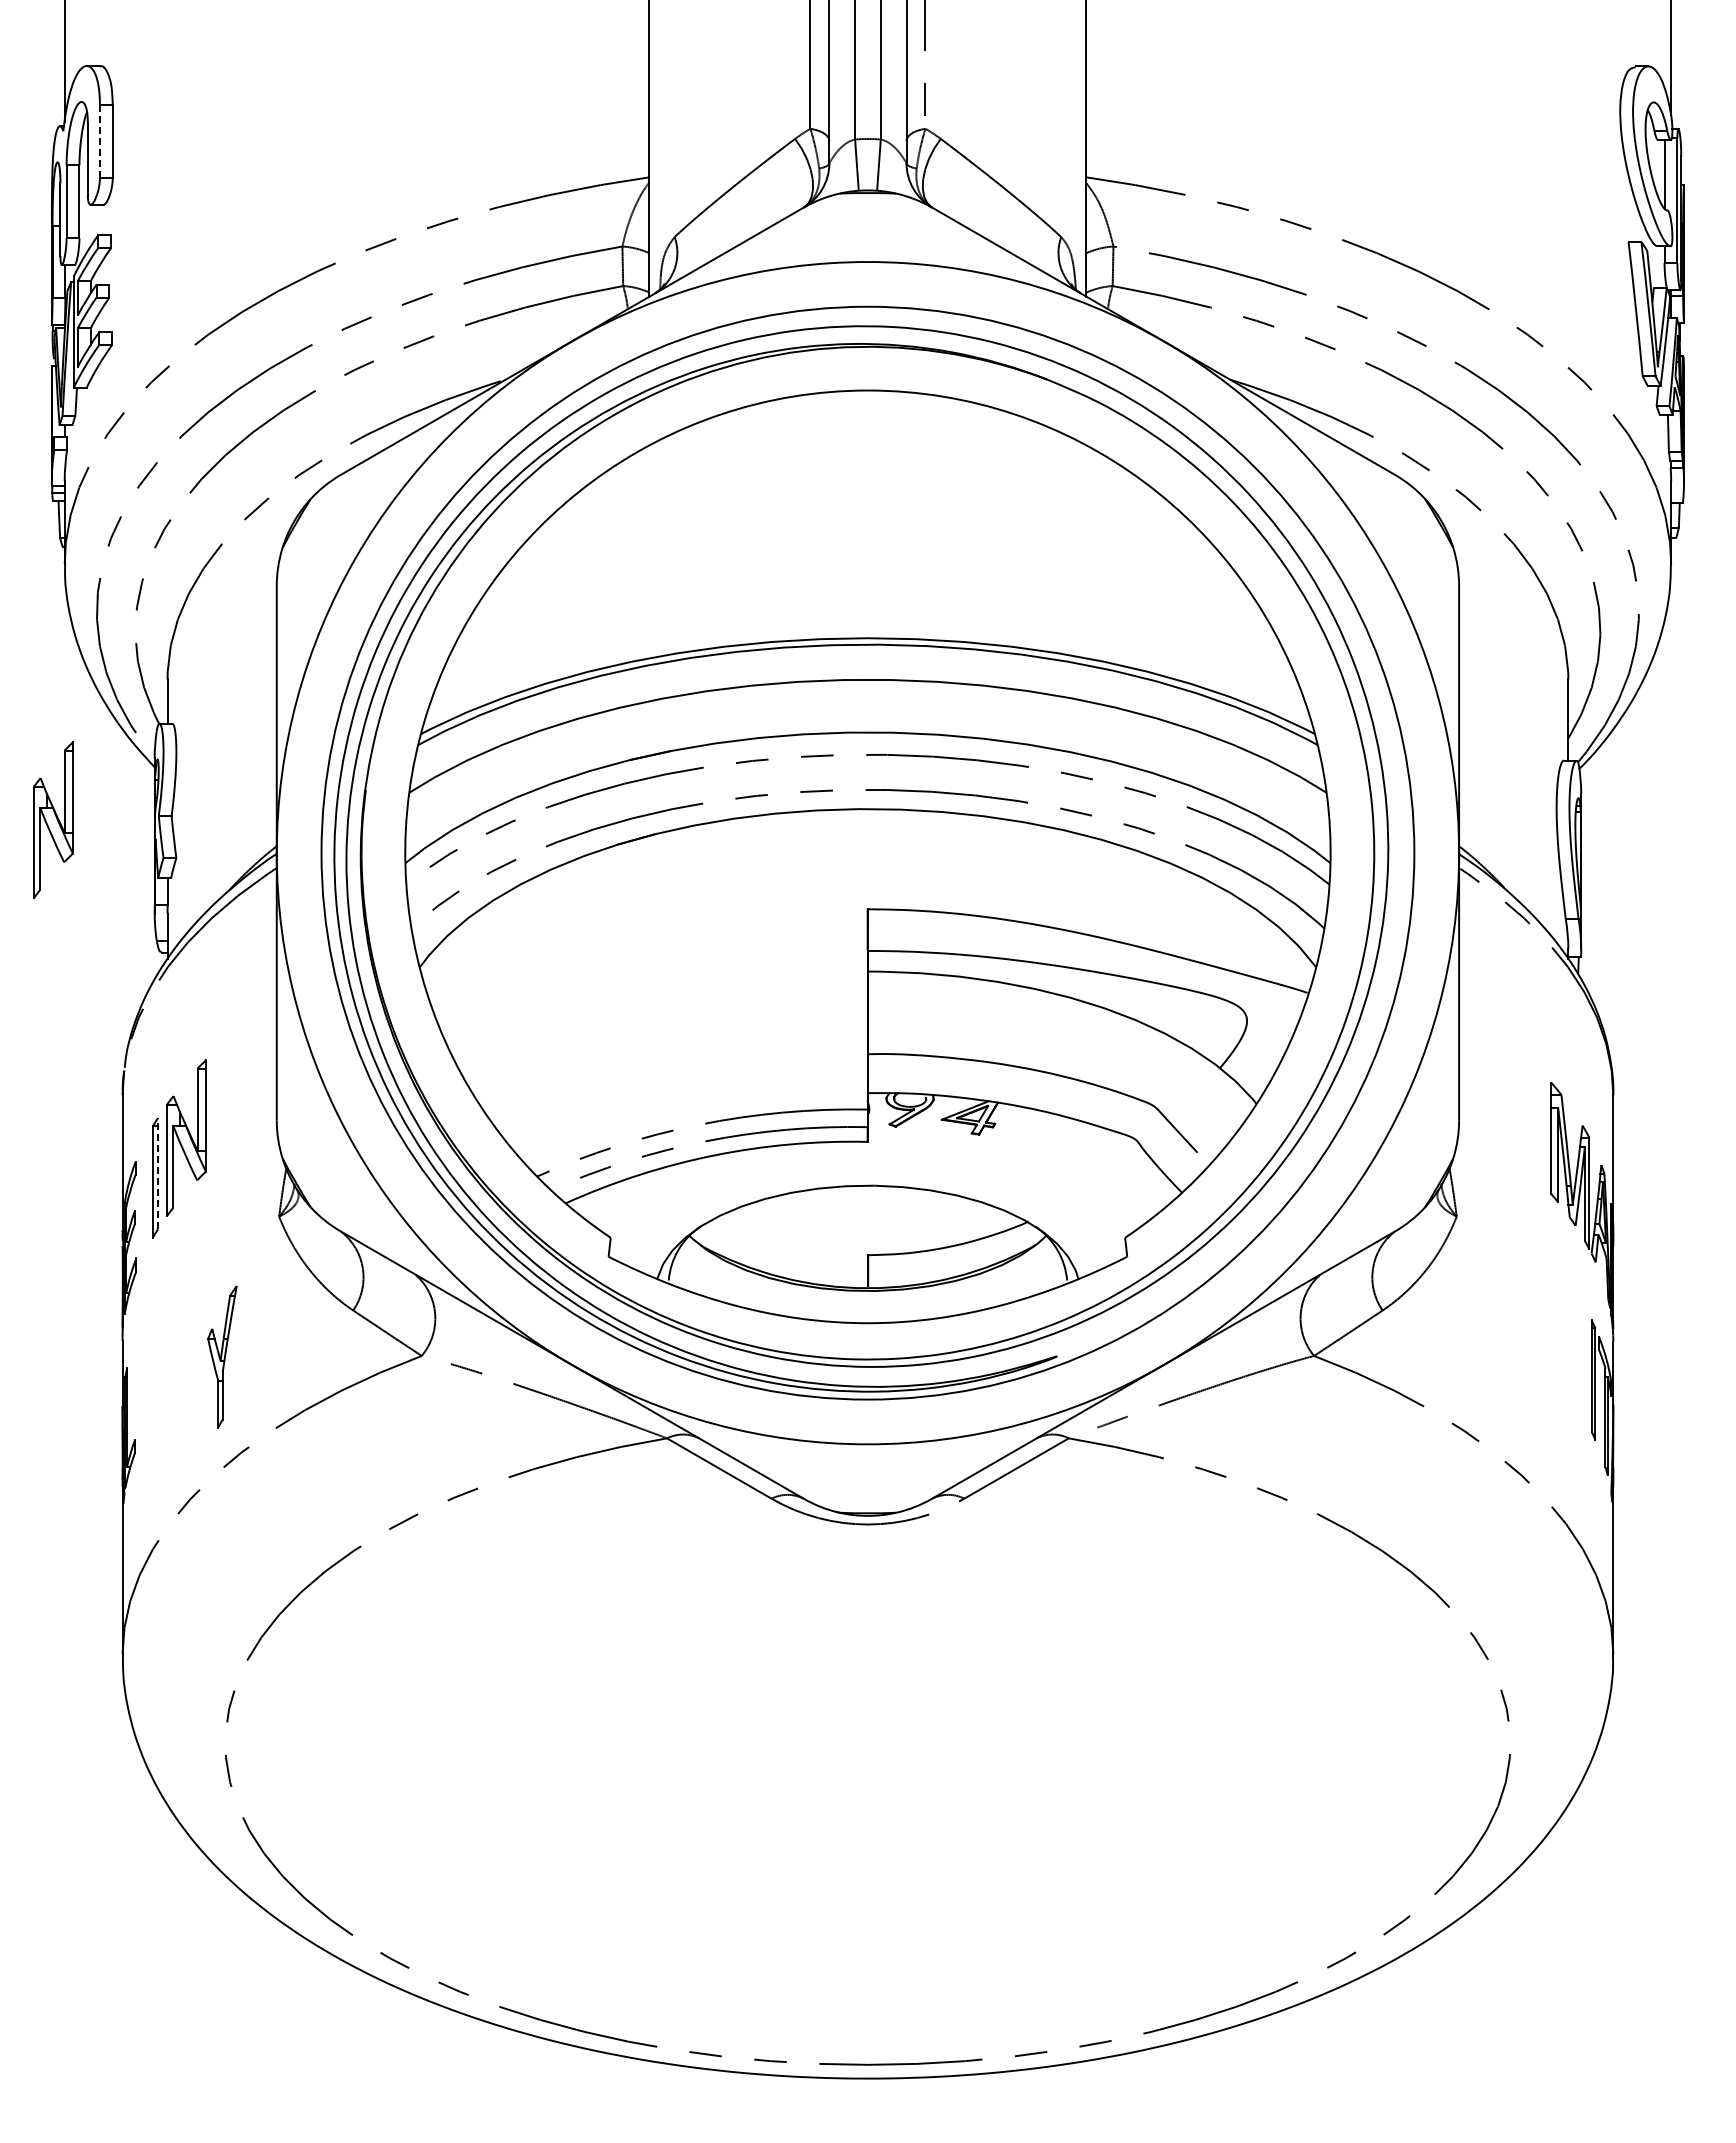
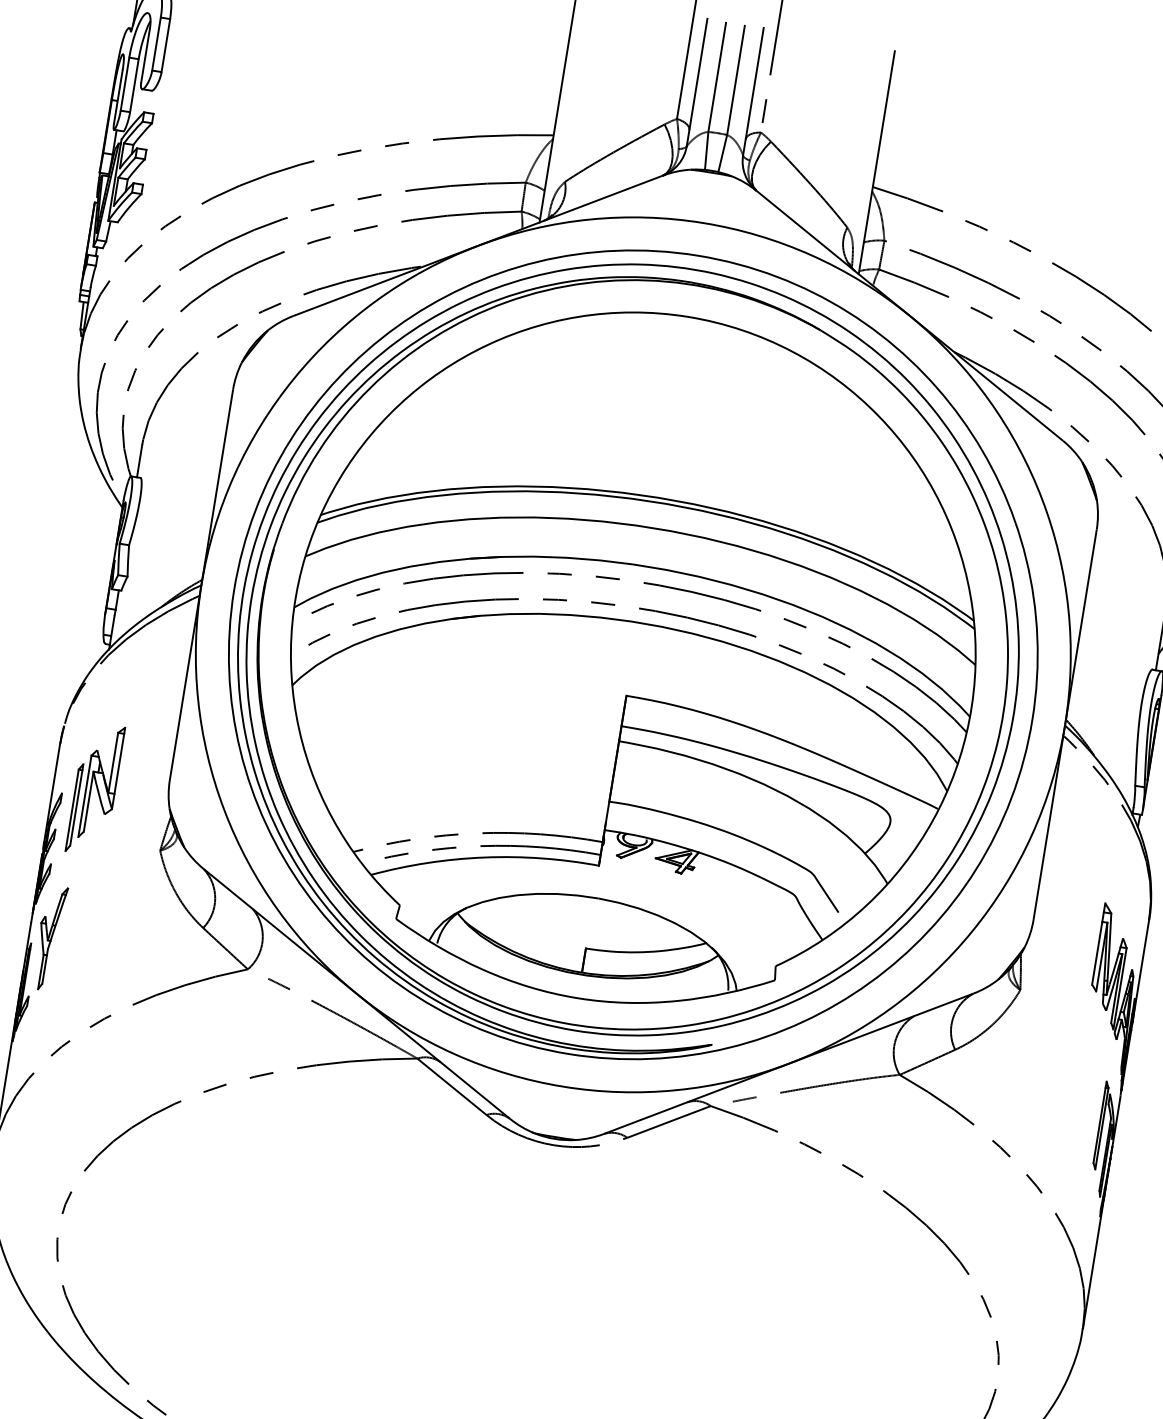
line: (99, 141) -> (156, 44), dashed -> solid
part: (53, 819) -> (42, 533), removed
line: (158, 1173) -> (77, 804), dashed -> solid
part: (222, 1356) -> (49, 937), moved

